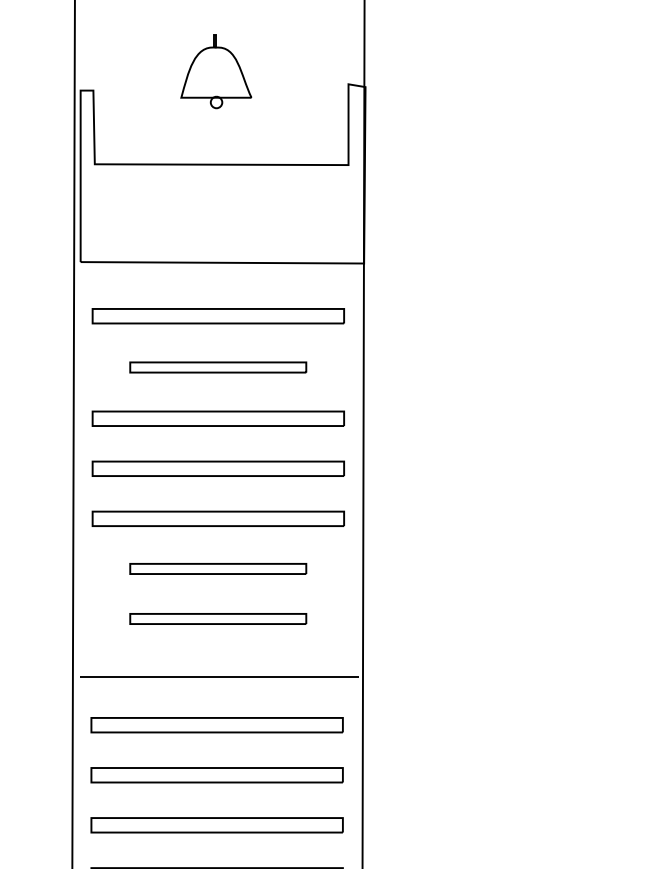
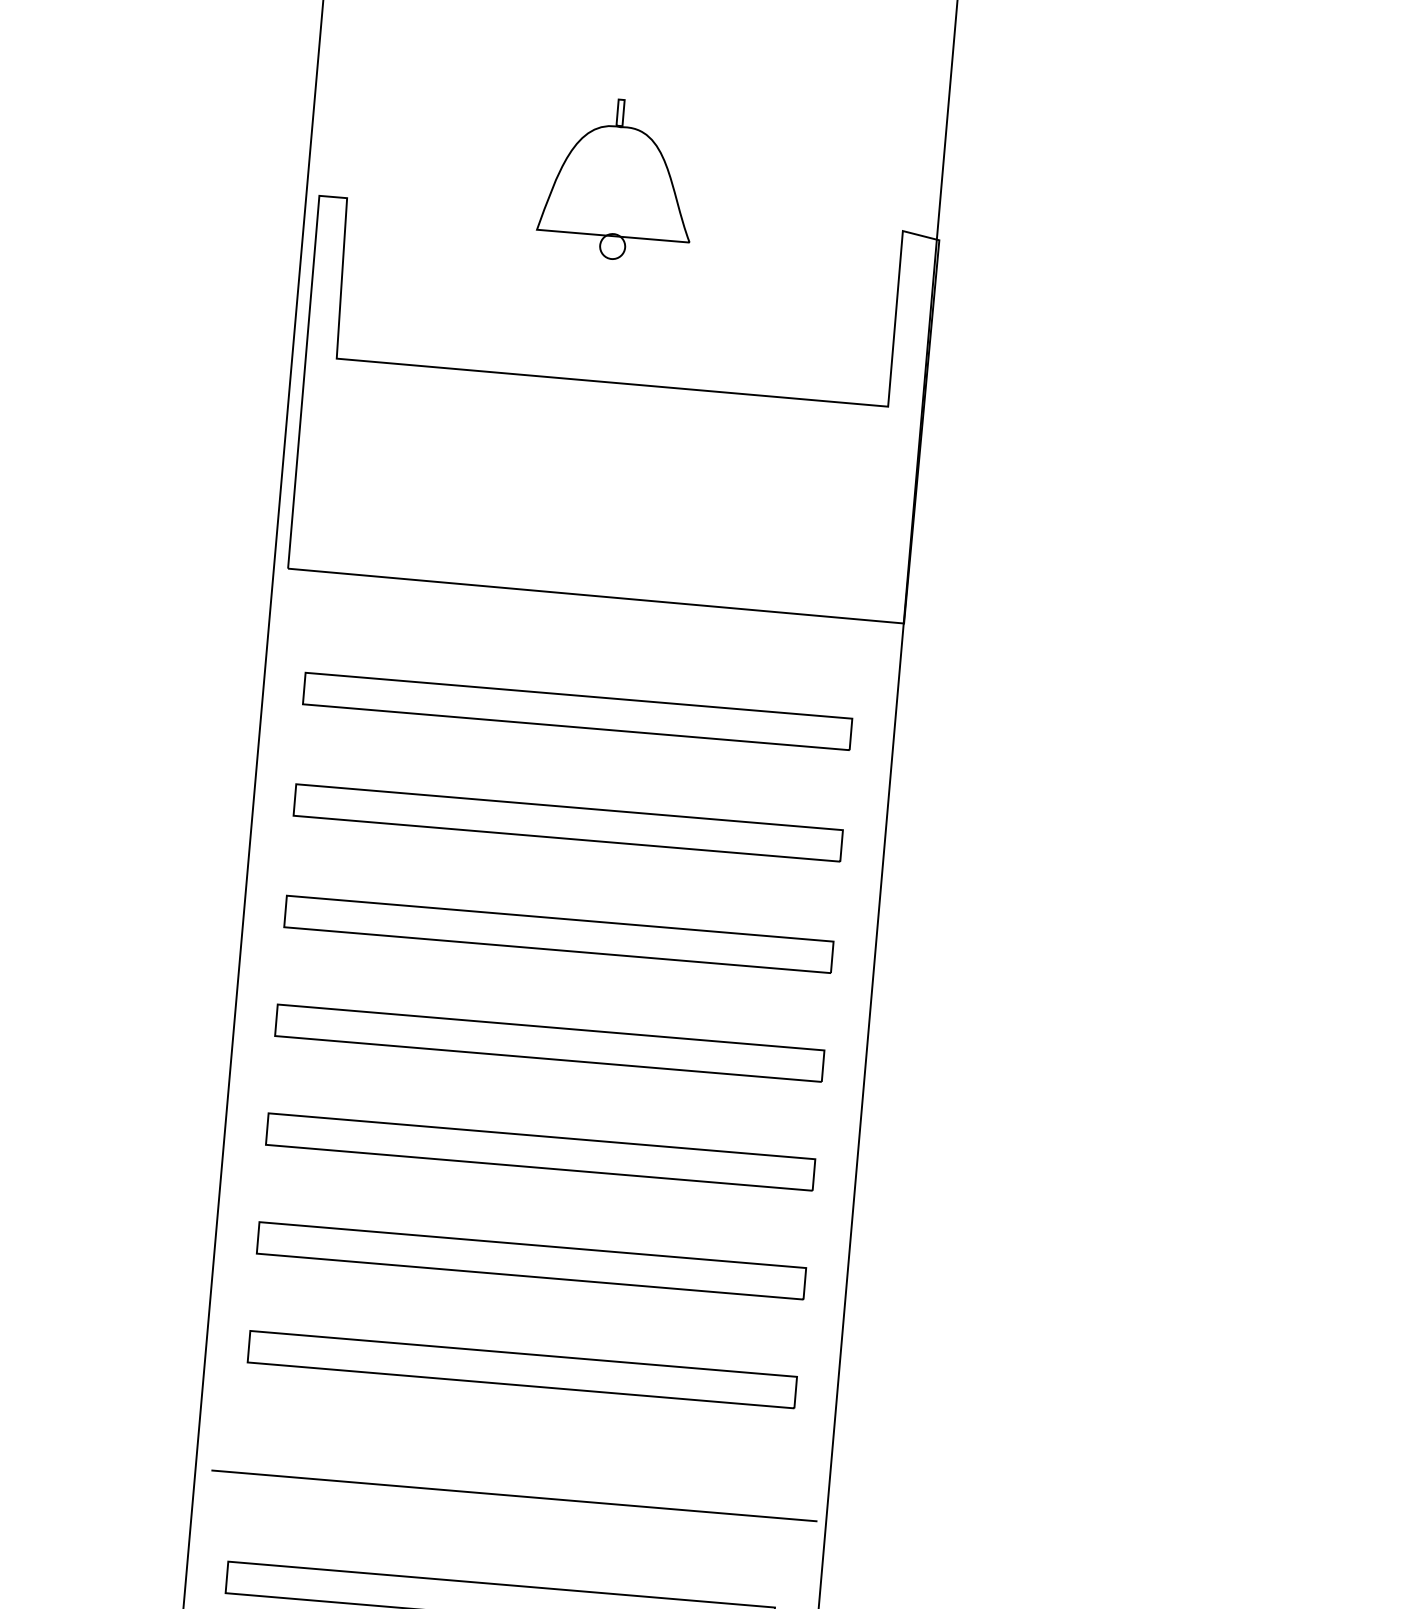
part: (217, 367) -> (566, 822), size x1.43
part: (217, 568) -> (529, 1259), size x1.43
part: (217, 618) -> (520, 1368), size x1.43

